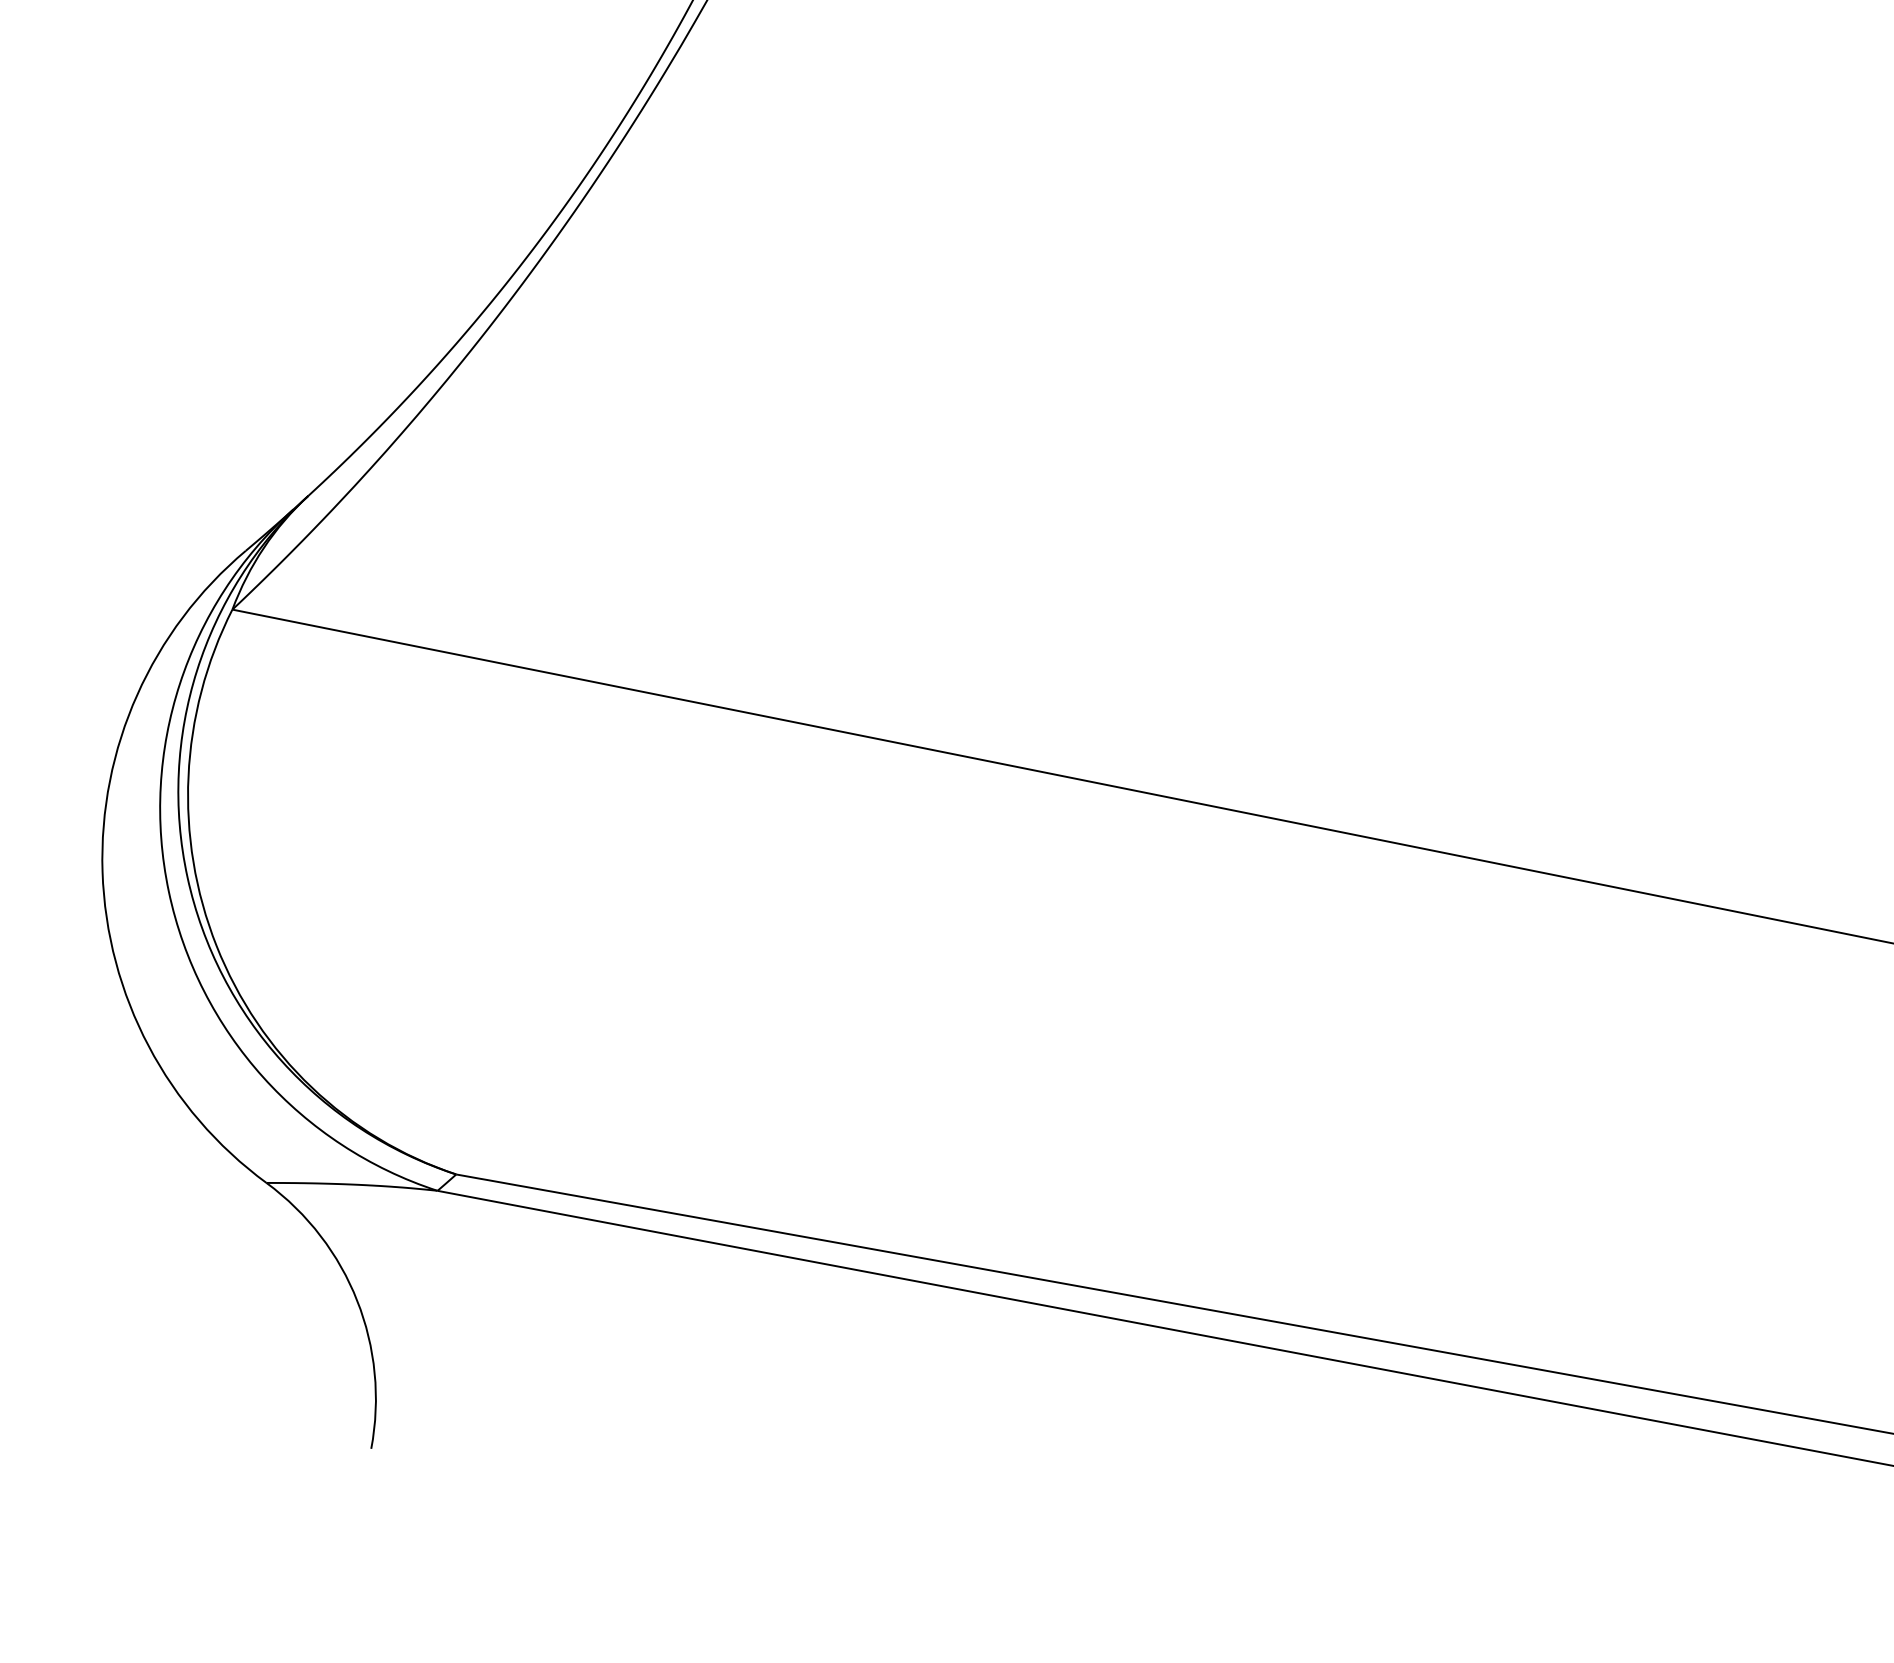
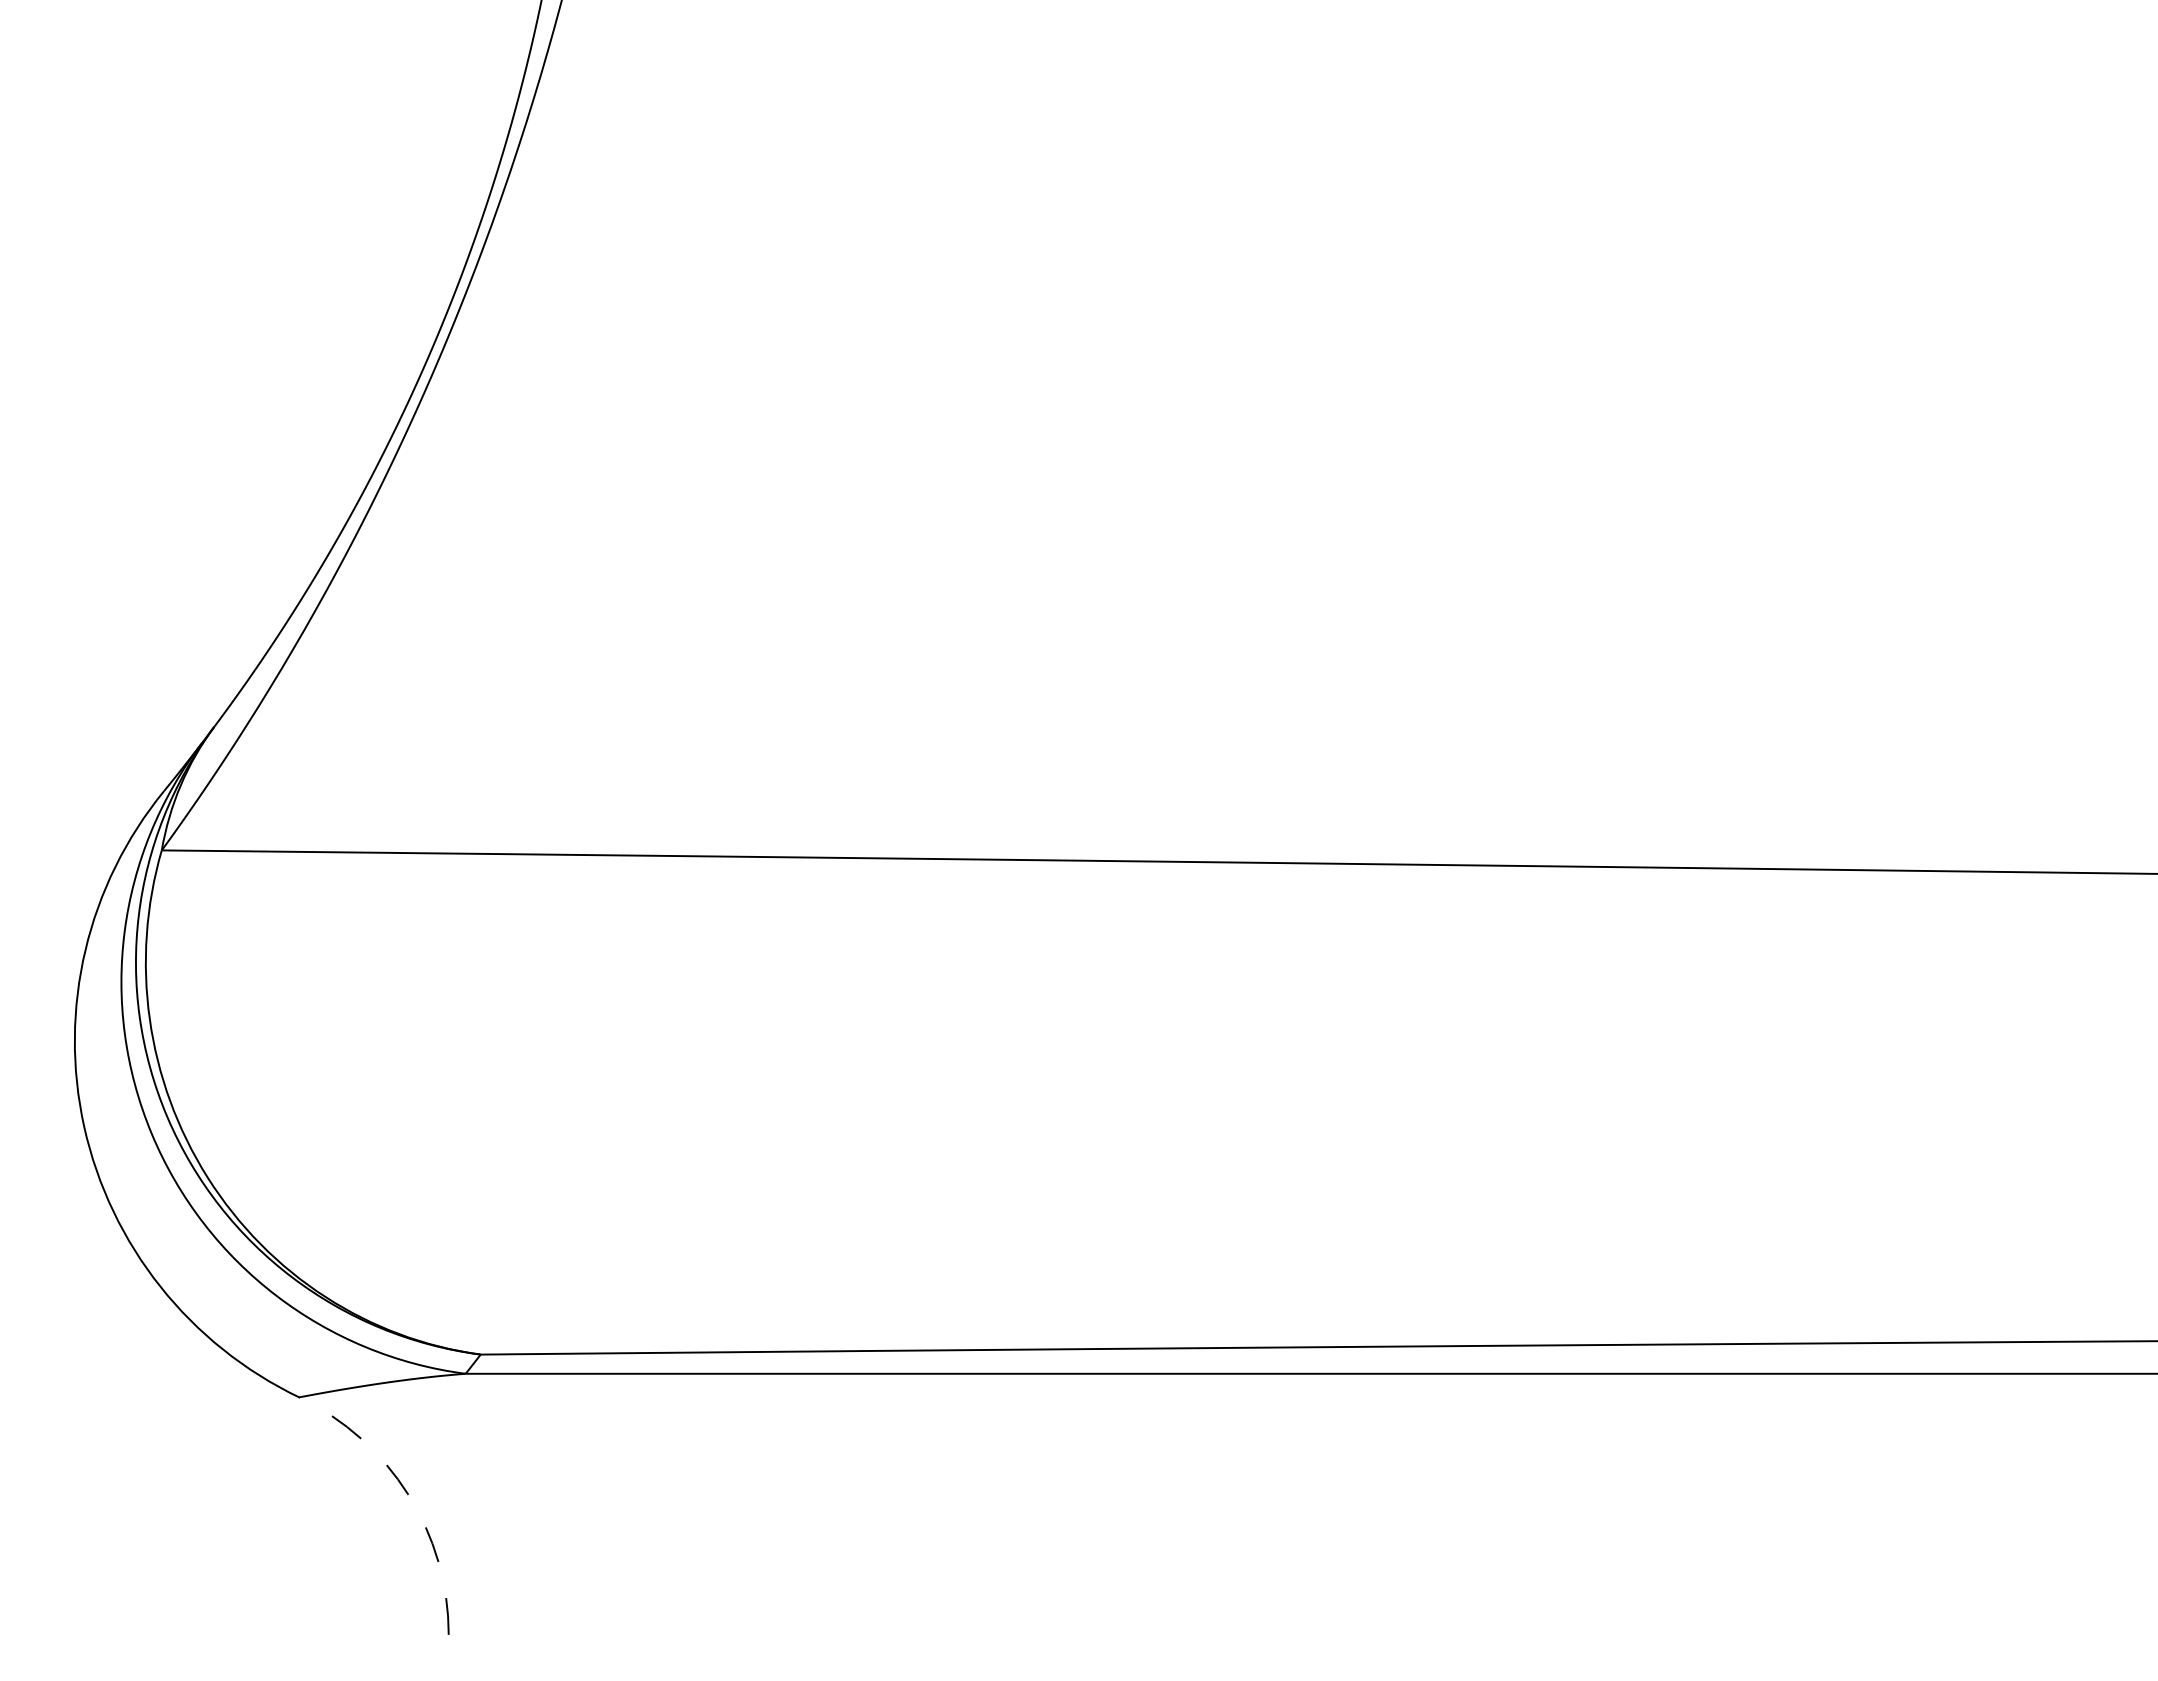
arc: (357, 1300) -> (408, 1494), solid -> dashed

